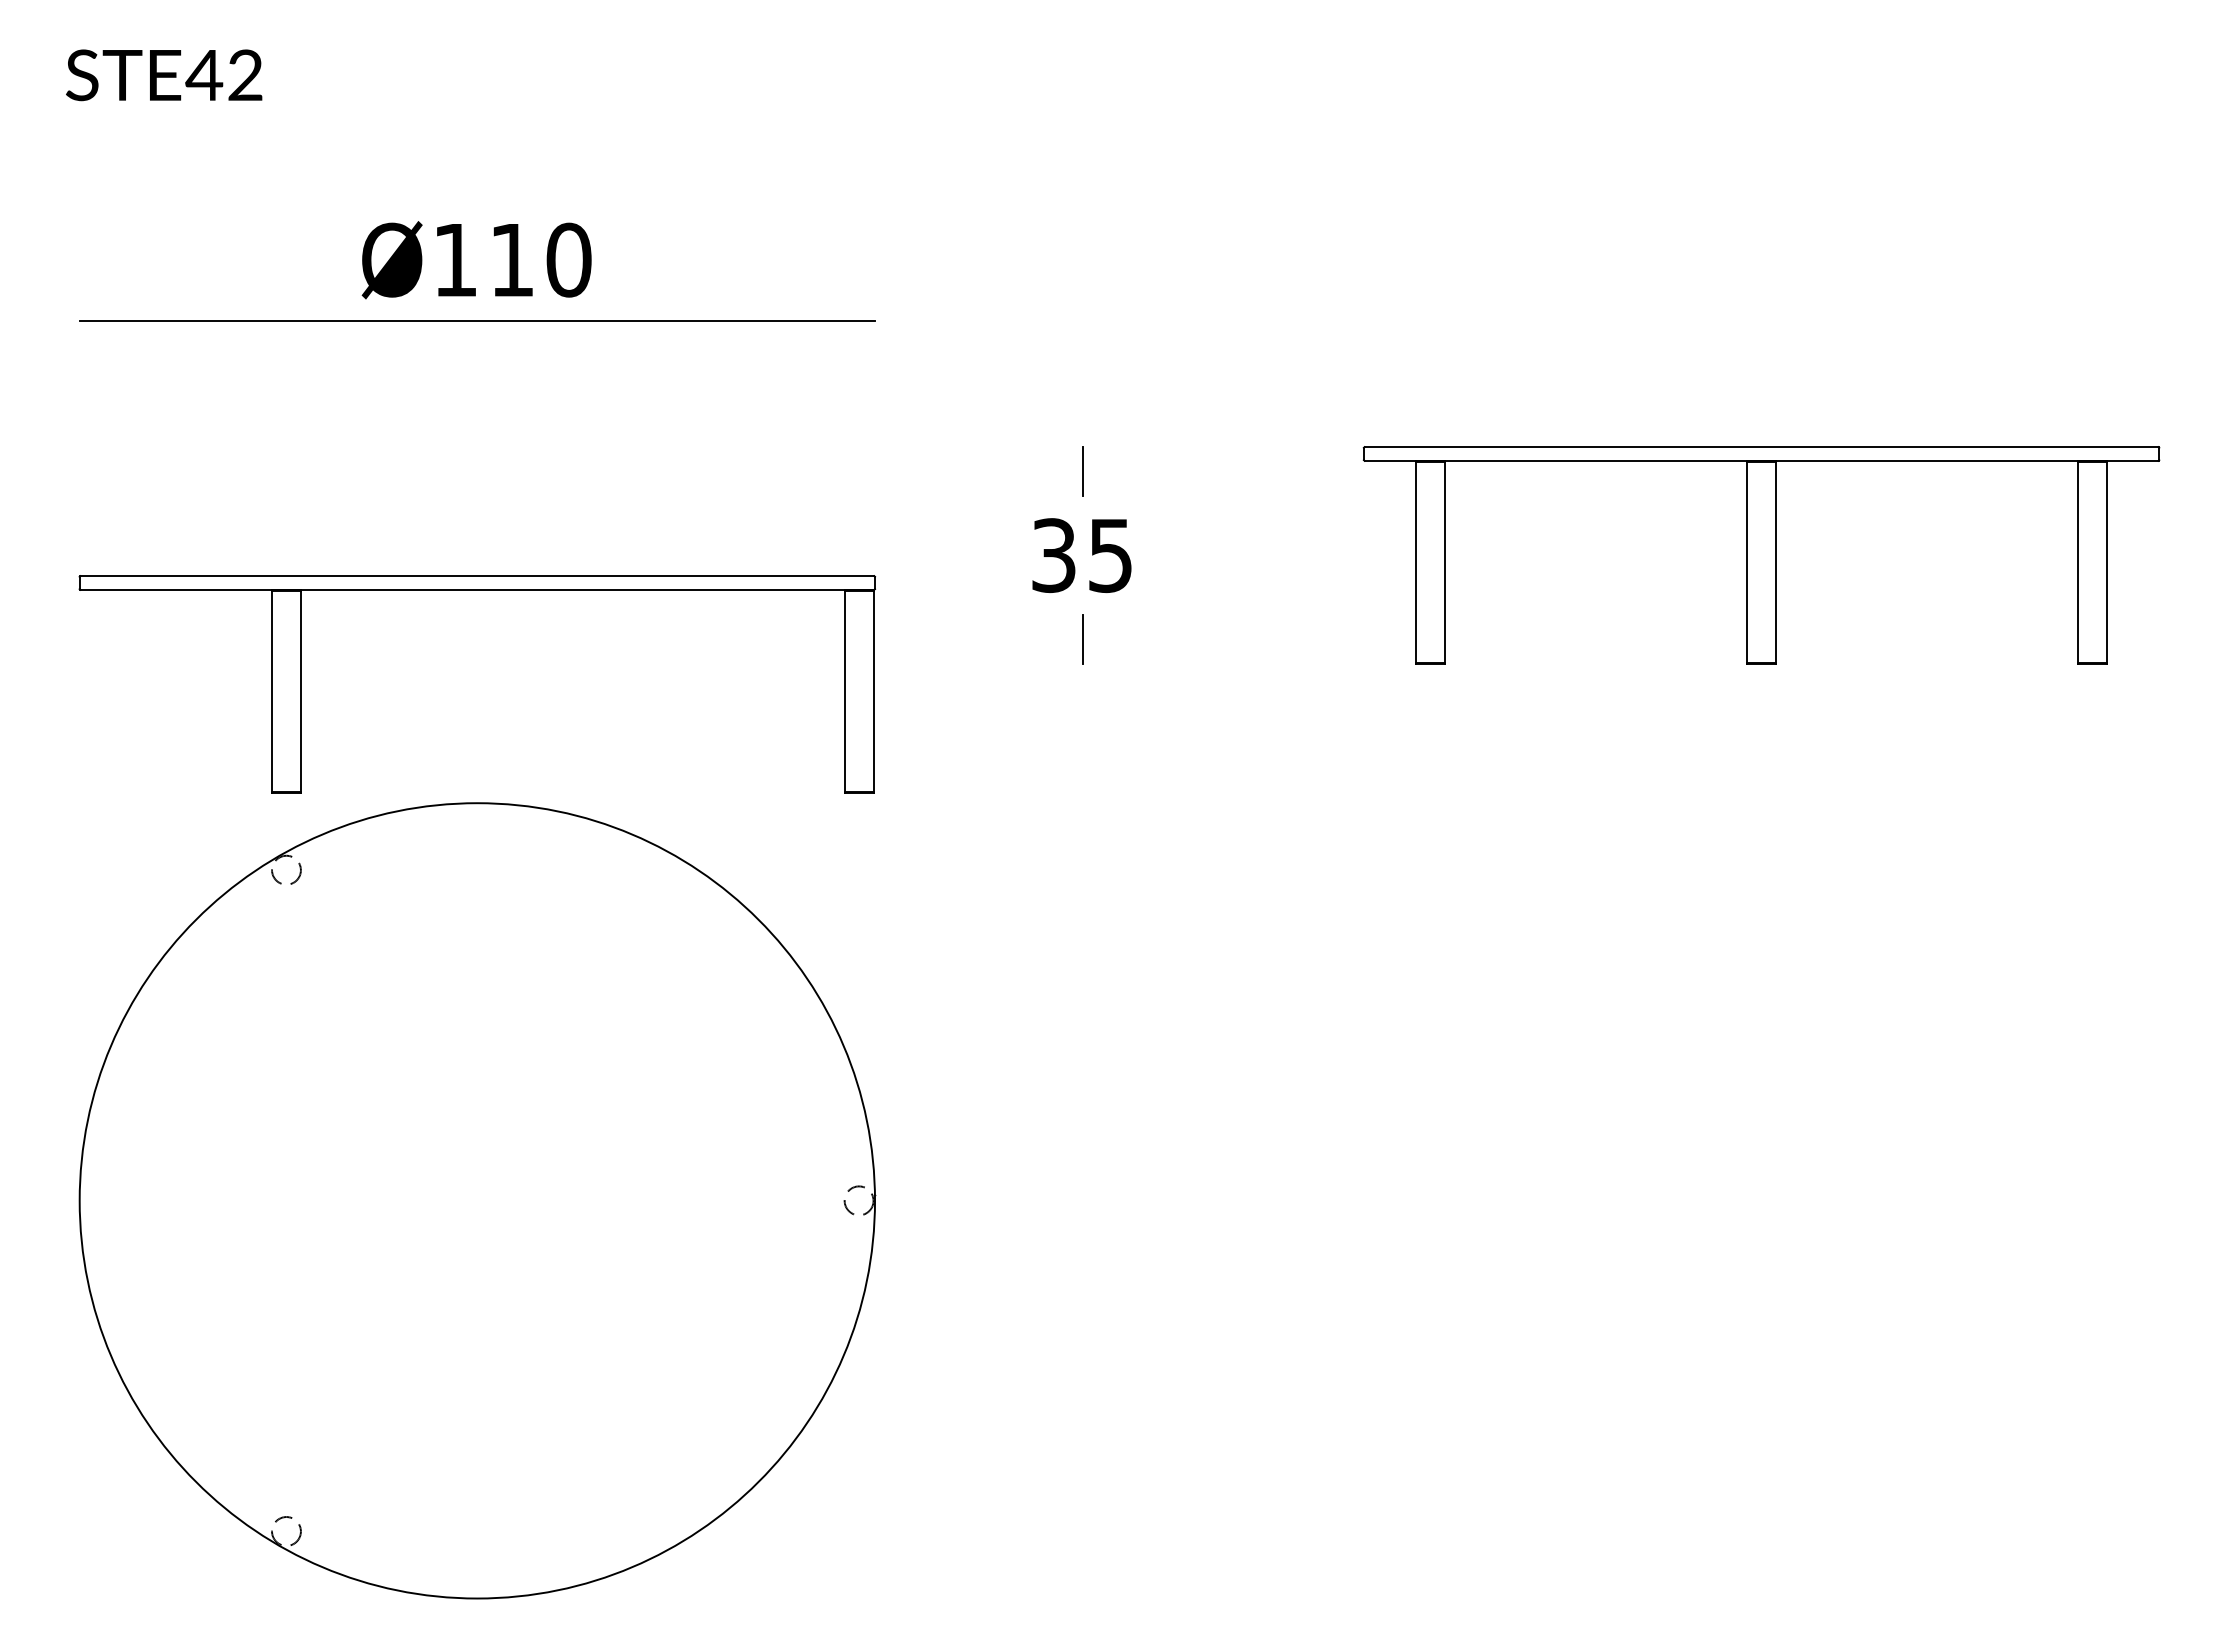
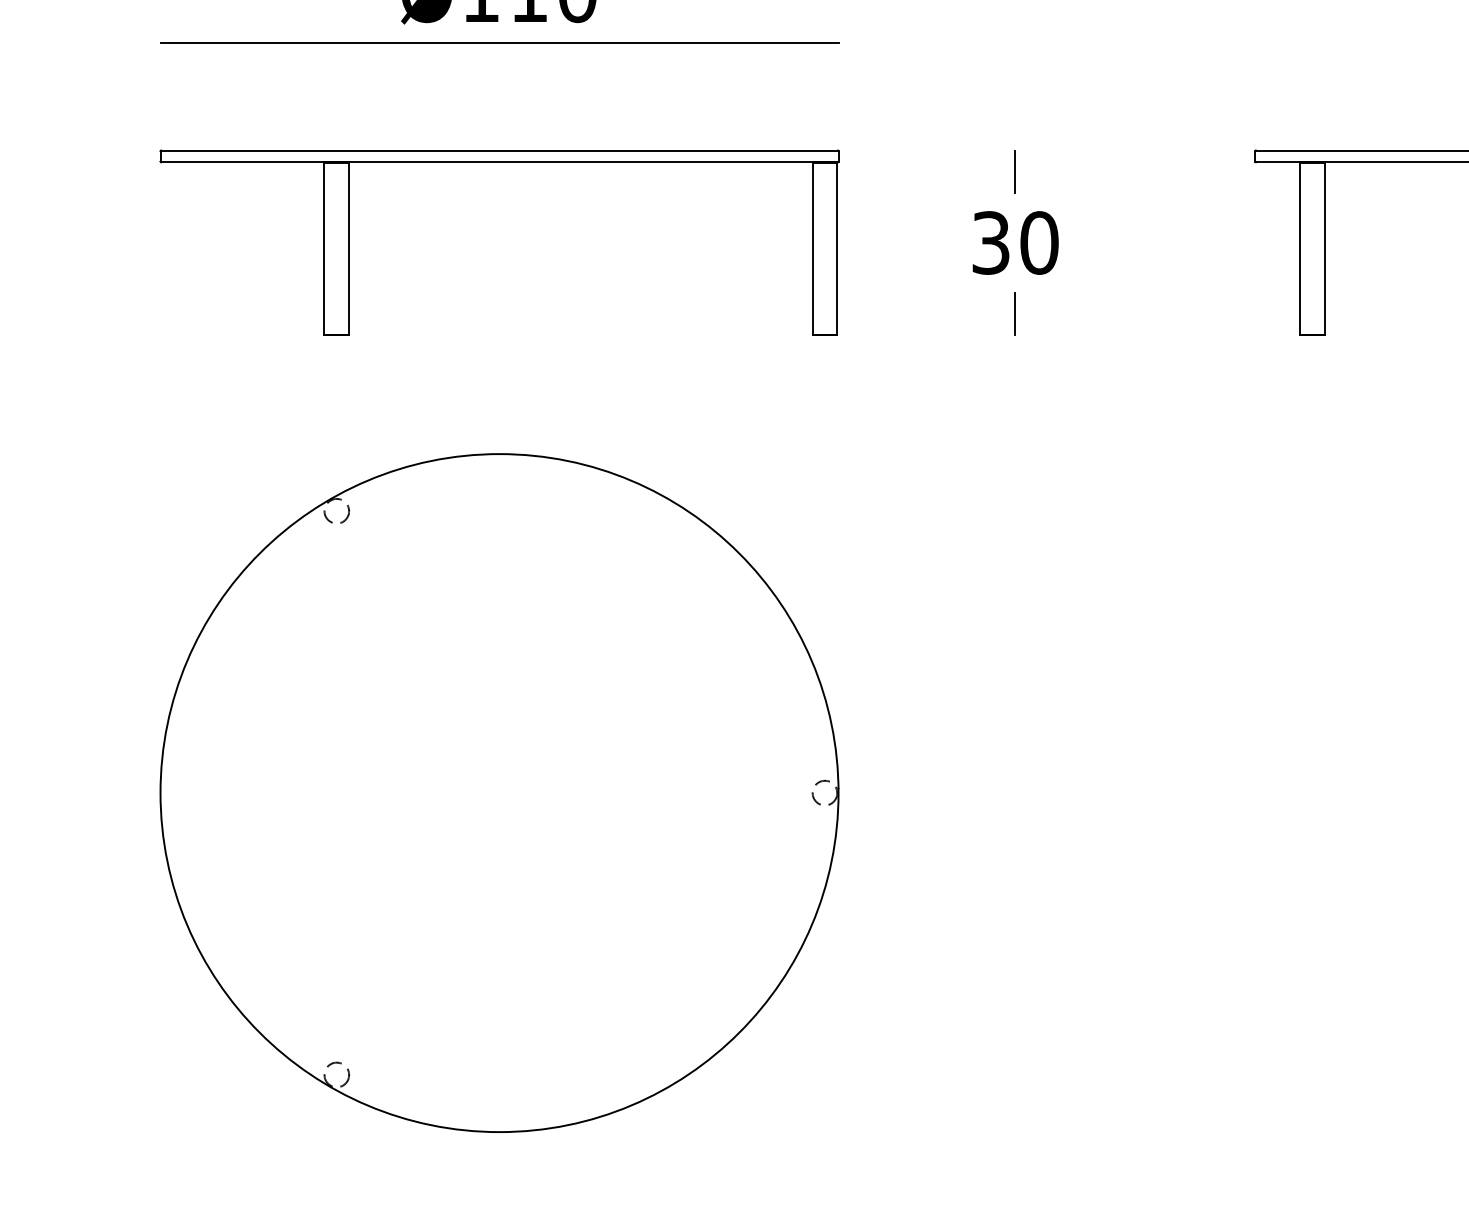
text: (1110, 555) -> (1039, 242), 35 -> 30
part: (476, 590) -> (498, 162), moved

